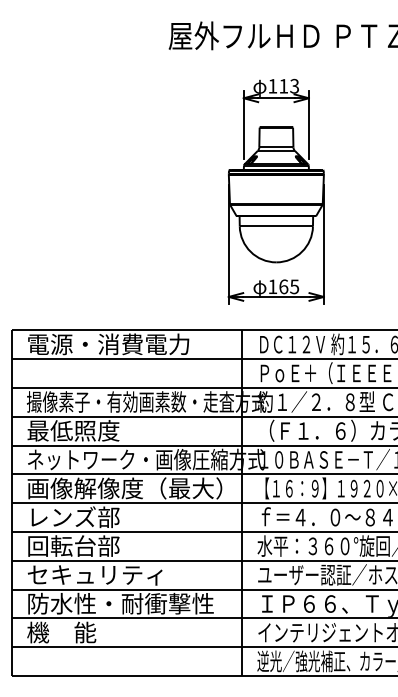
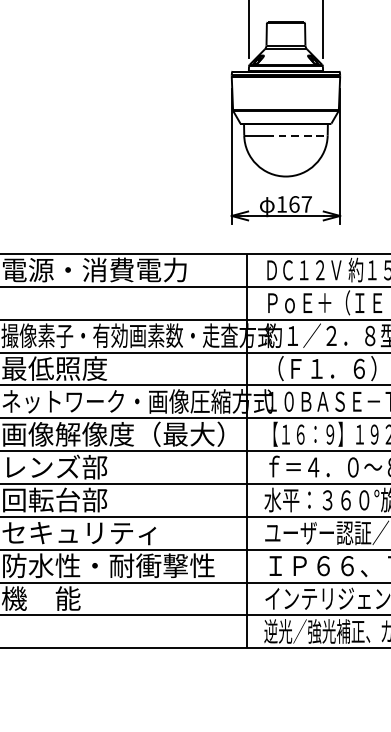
line: (286, 226) -> (297, 135), solid -> dashed
text: (294, 286) -> (306, 204), 165 -> 167

